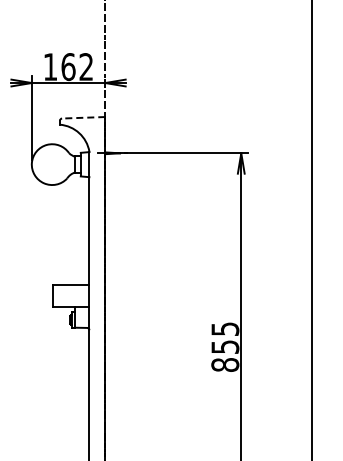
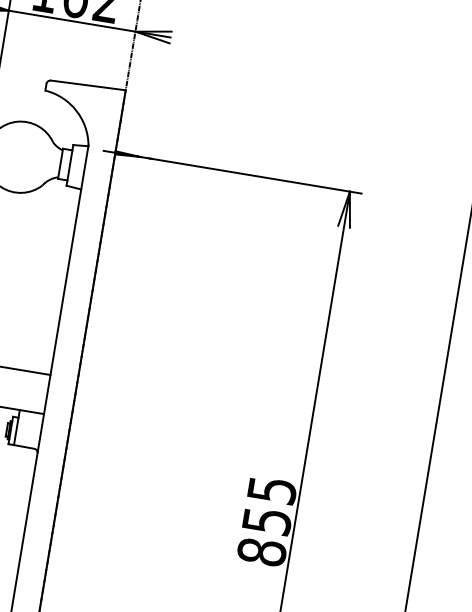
line: (83, 117) -> (88, 84), dashed -> solid

